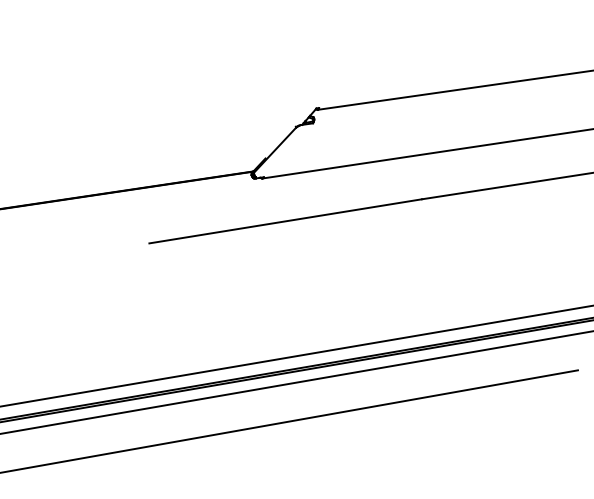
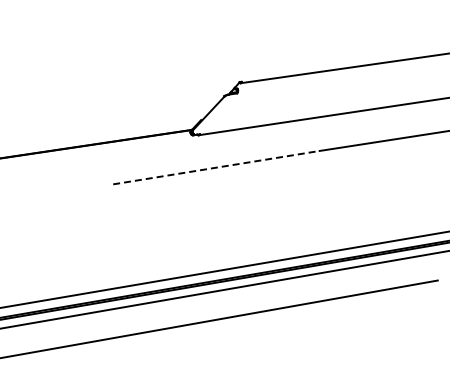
line: (285, 221) -> (216, 167), solid -> dashed

